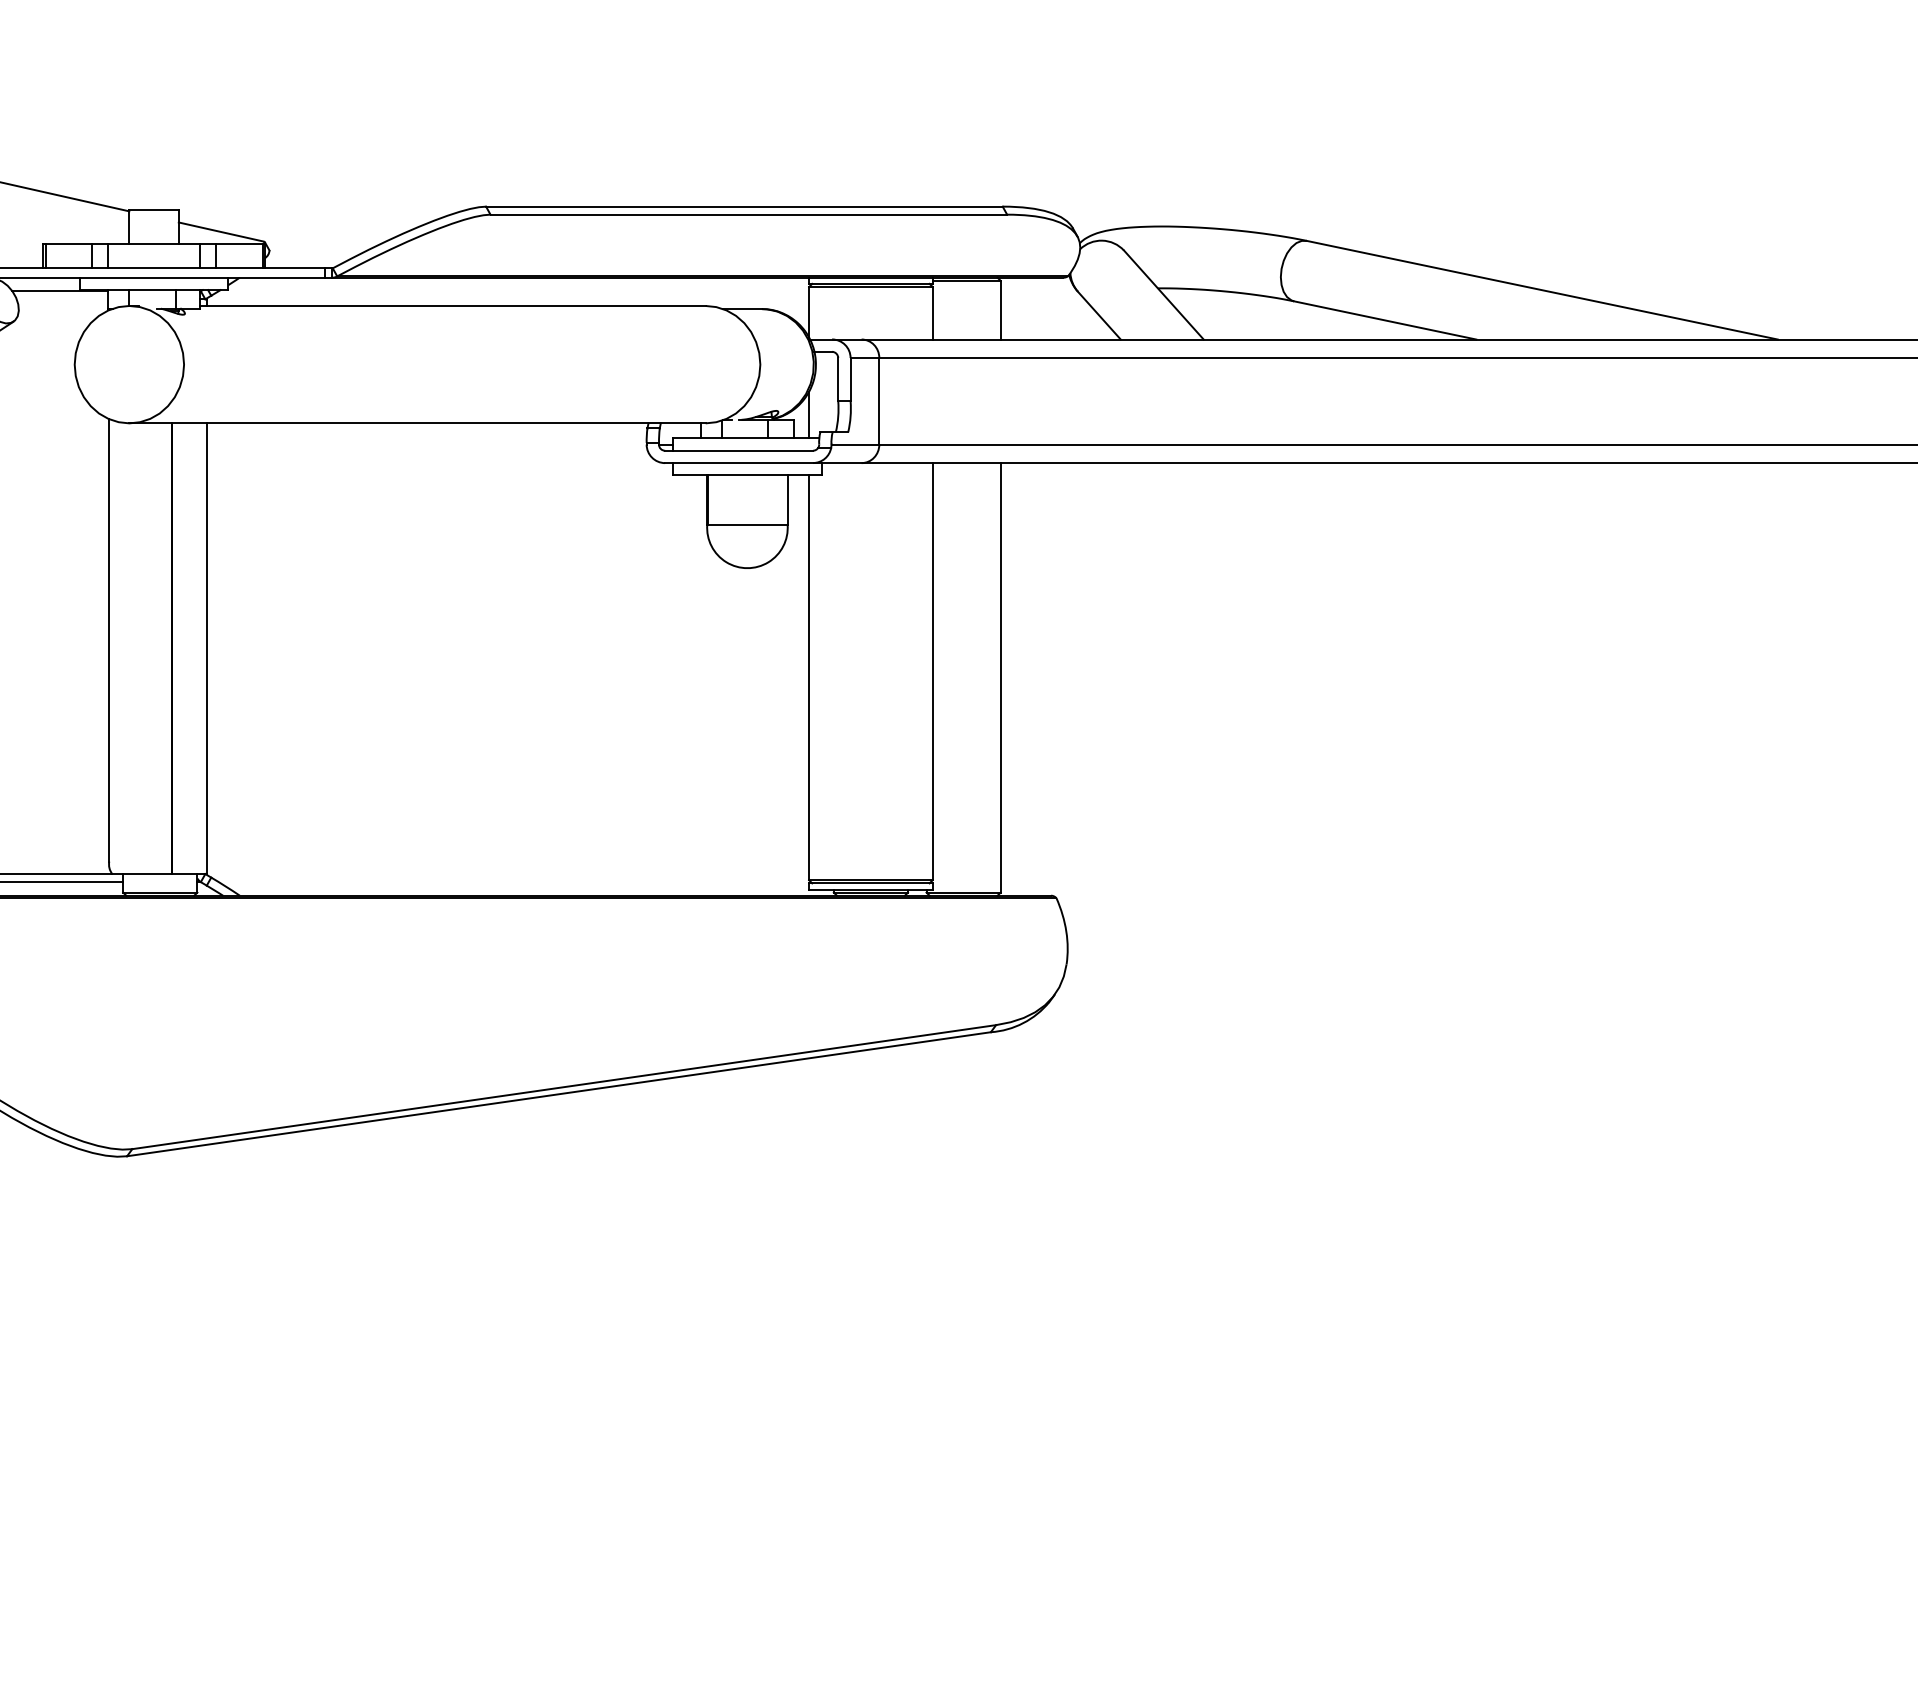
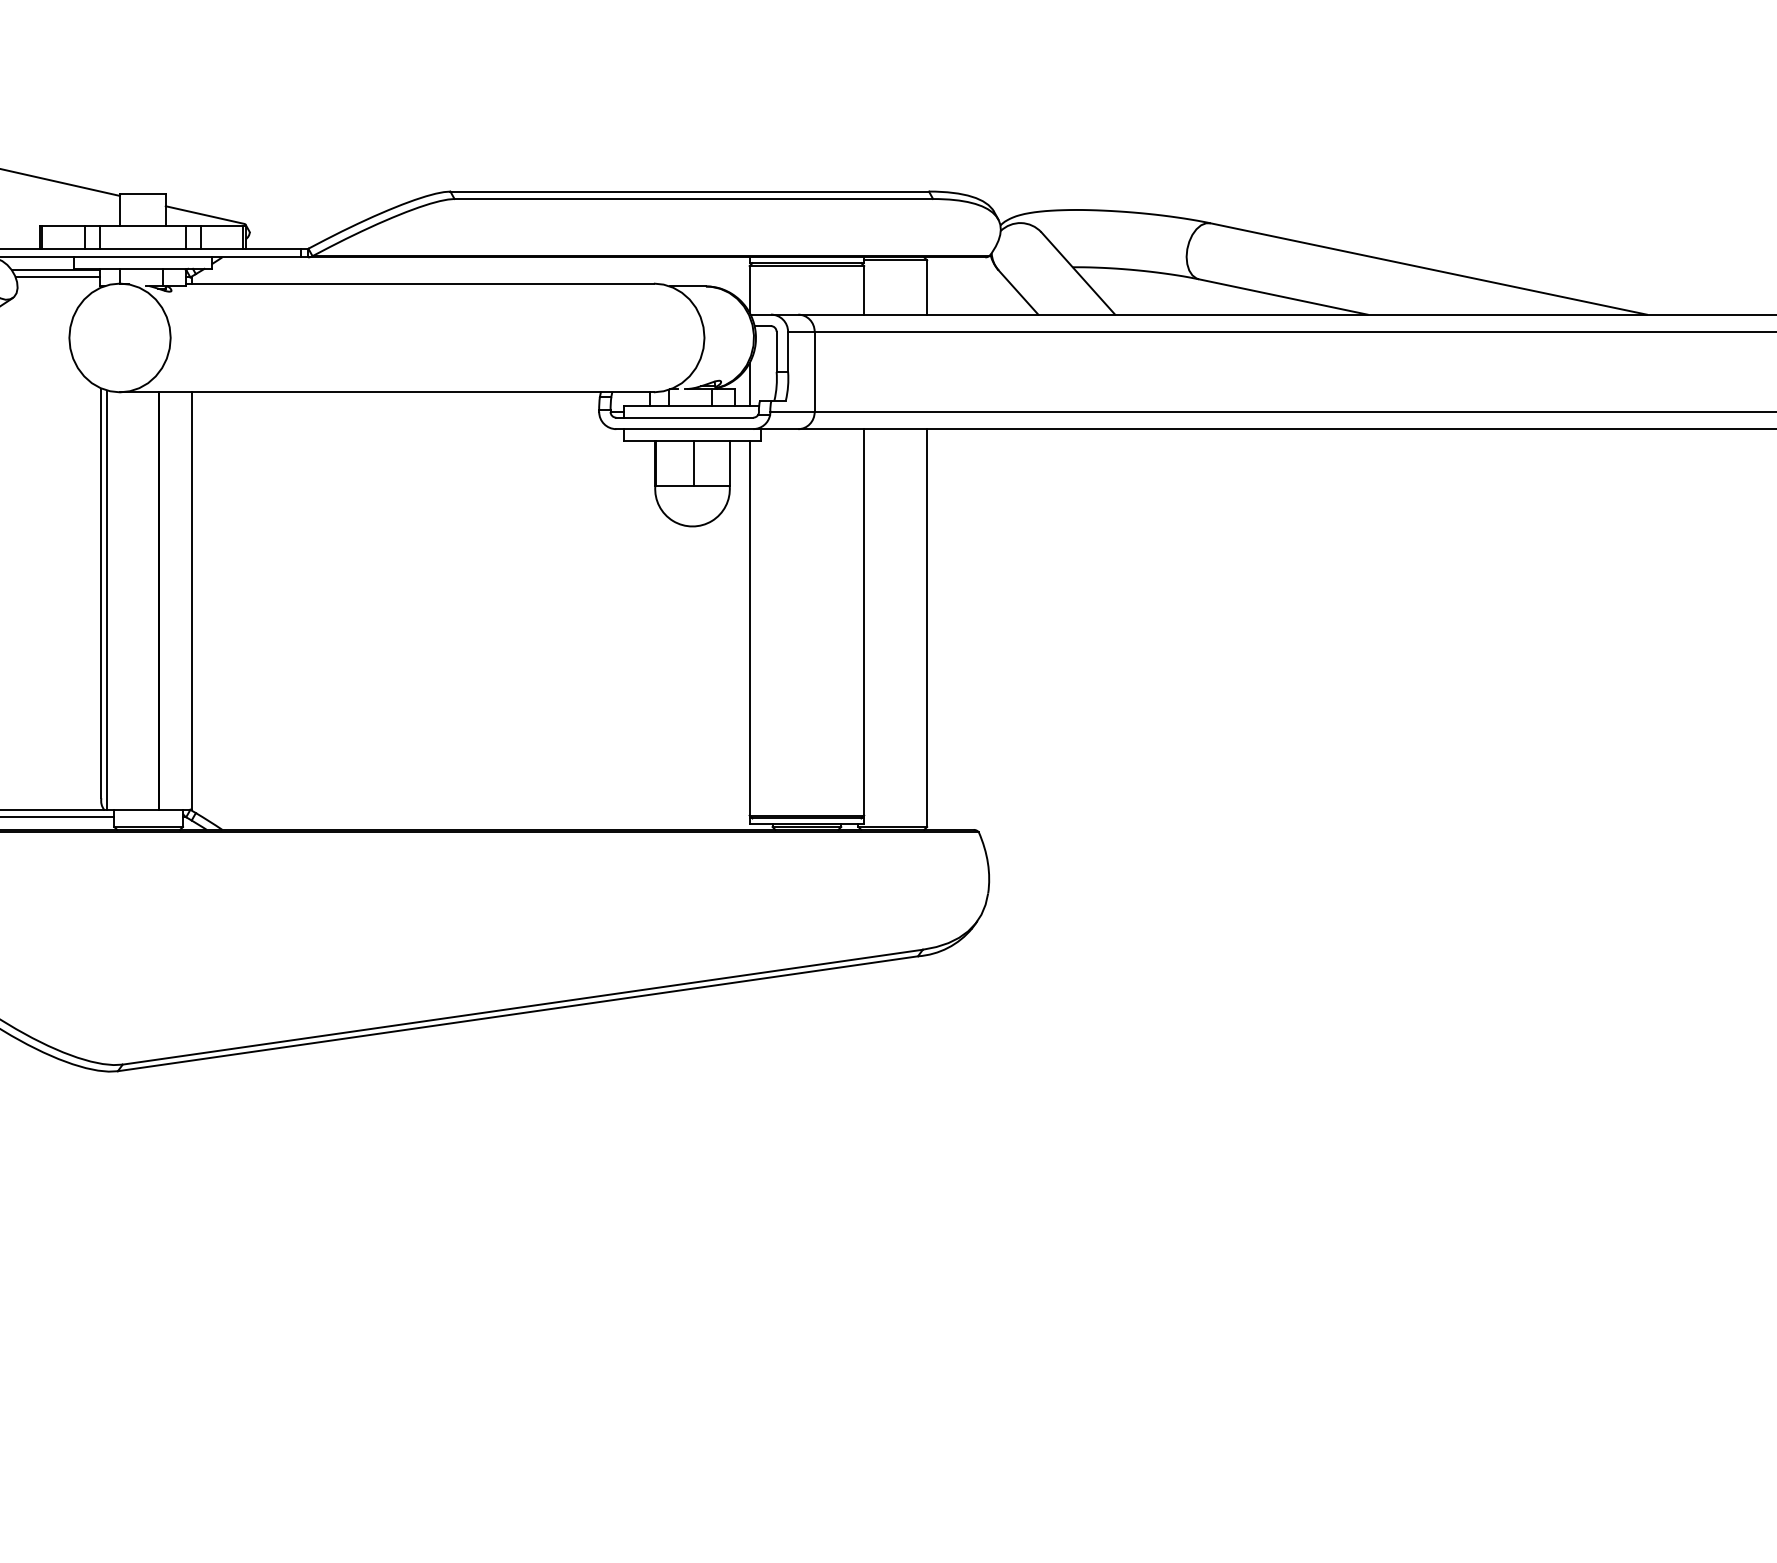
line: (61, 299) -> (57, 277), added
line: (748, 499) -> (693, 462), added
line: (115, 647) -> (107, 599), added

